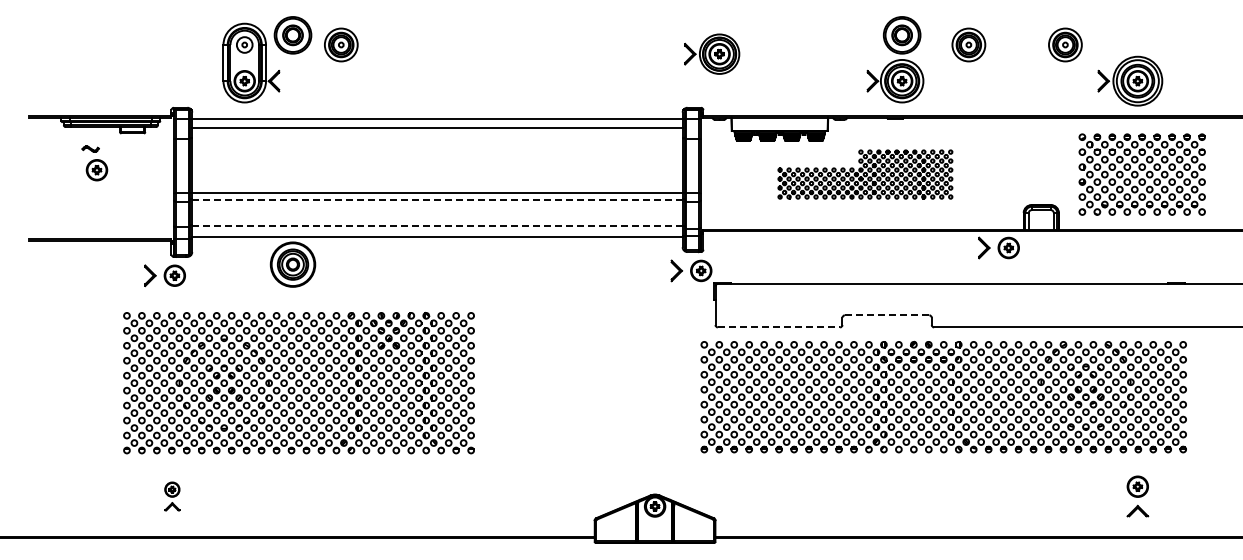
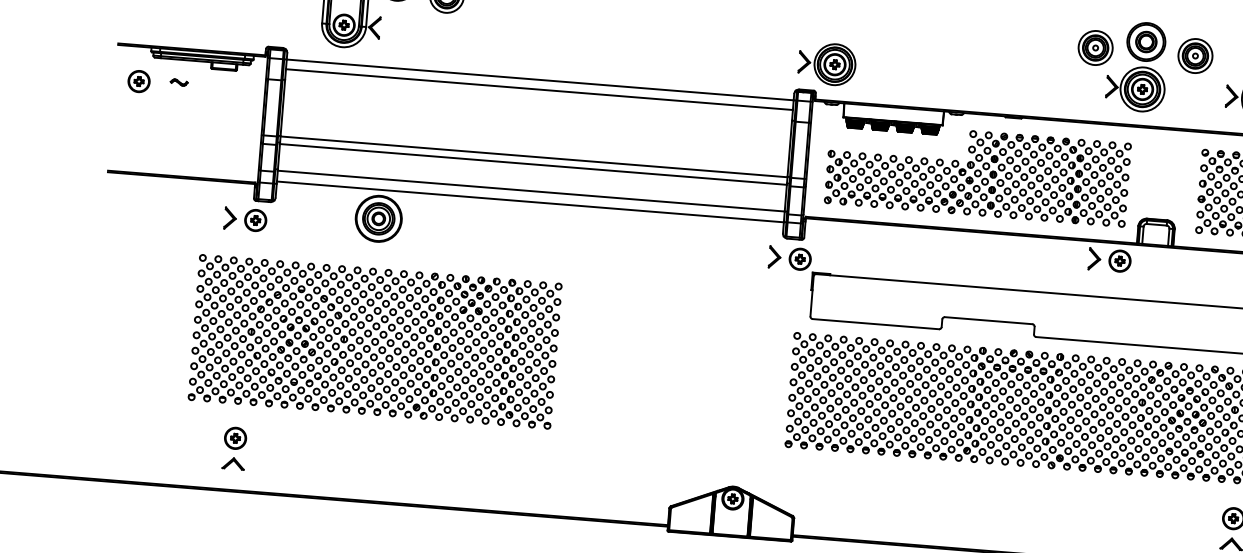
part: (712, 53) -> (827, 63), moved
part: (895, 59) -> (1137, 66), moved
part: (96, 170) -> (138, 81), moved
part: (865, 174) -> (978, 173), size x1.67
line: (437, 200) -> (533, 164), dashed -> solid
line: (436, 226) -> (530, 191), dashed -> solid
line: (886, 315) -> (988, 320), dashed -> solid
line: (779, 327) -> (876, 324), dashed -> solid
part: (172, 496) -> (234, 448), size x1.43

